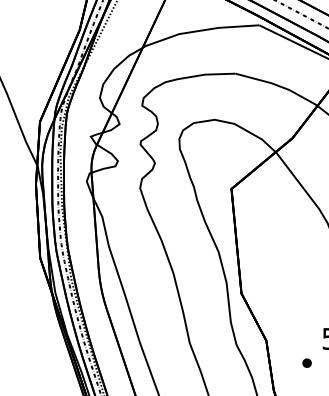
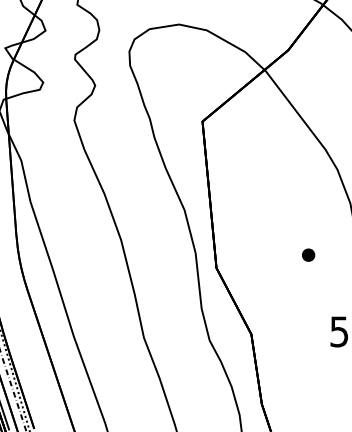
part: (306, 362) -> (307, 254), moved

